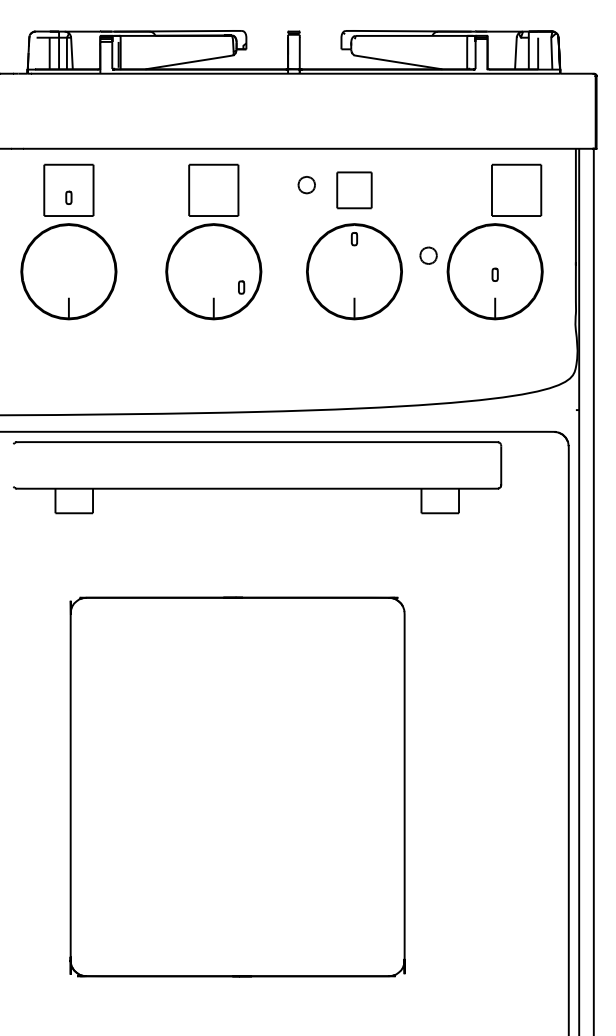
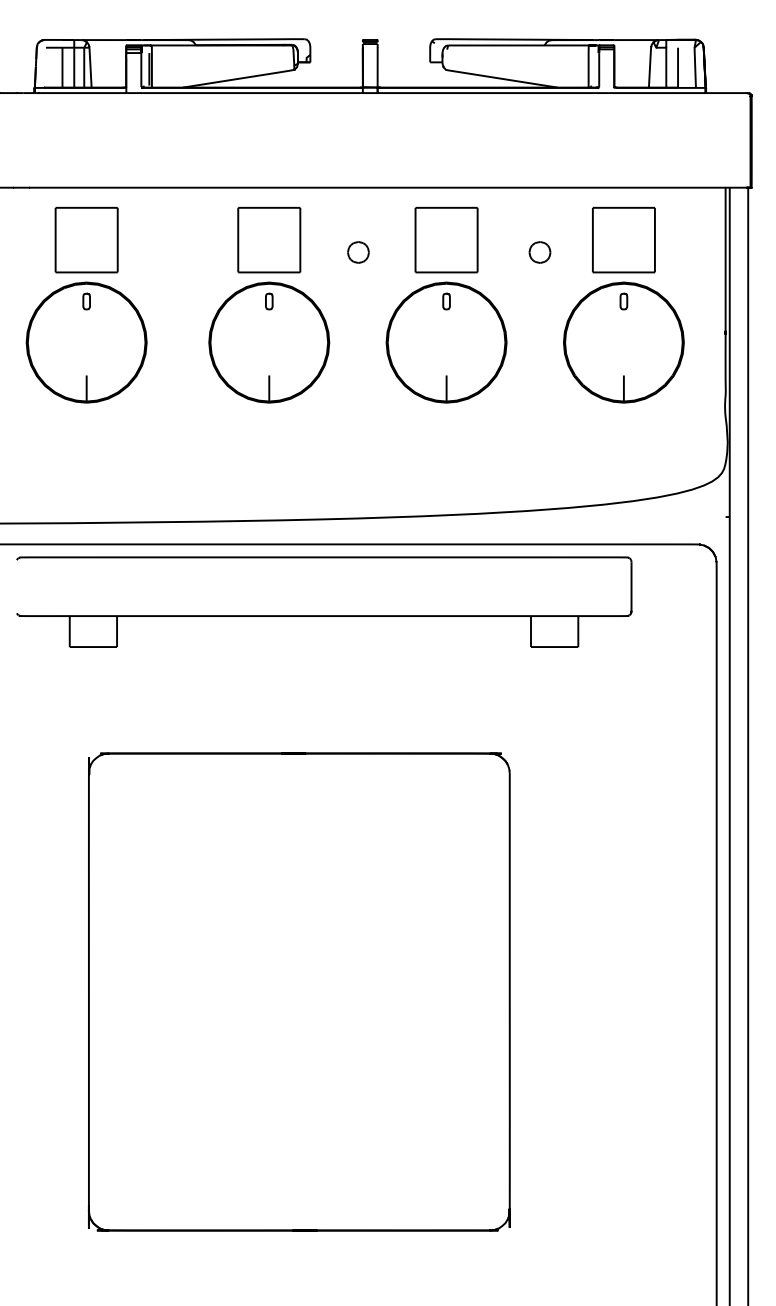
part: (306, 185) -> (358, 252), moved
part: (354, 189) -> (446, 239), size x1.43
part: (516, 189) -> (623, 239), moved
part: (68, 197) -> (86, 301), moved
part: (428, 255) -> (539, 252), moved
part: (494, 274) -> (623, 301), moved
part: (241, 287) -> (269, 301), moved

